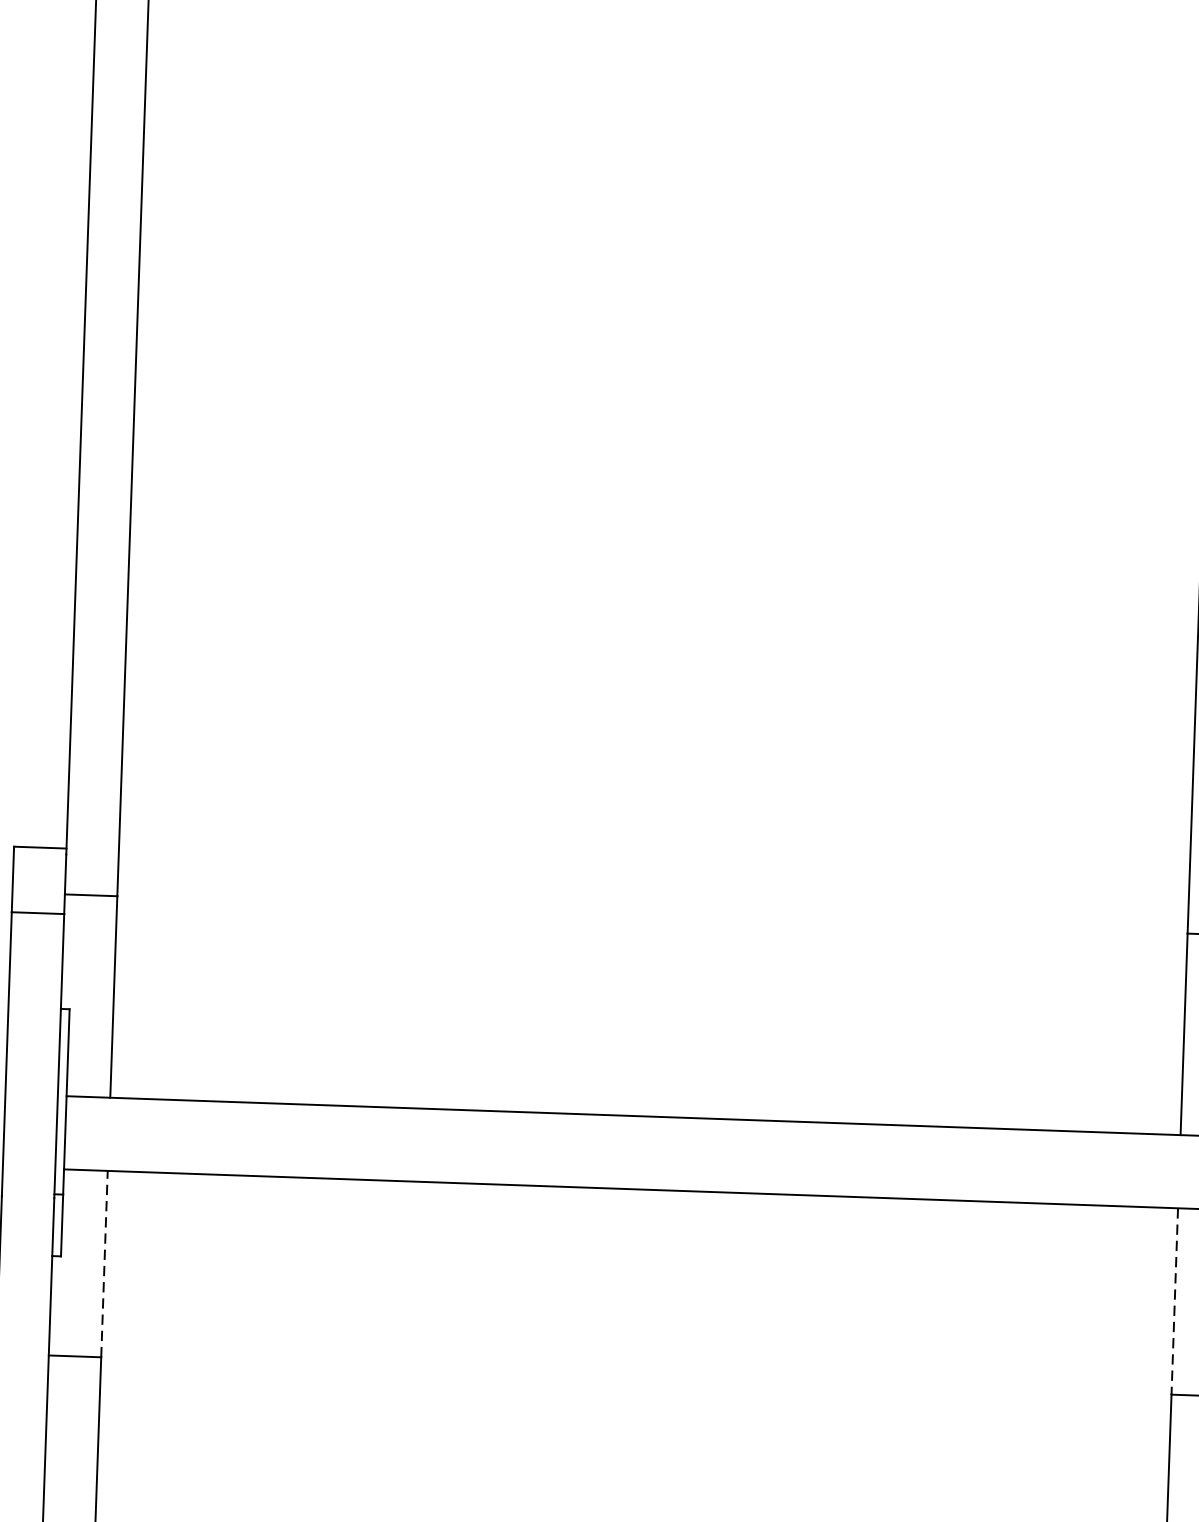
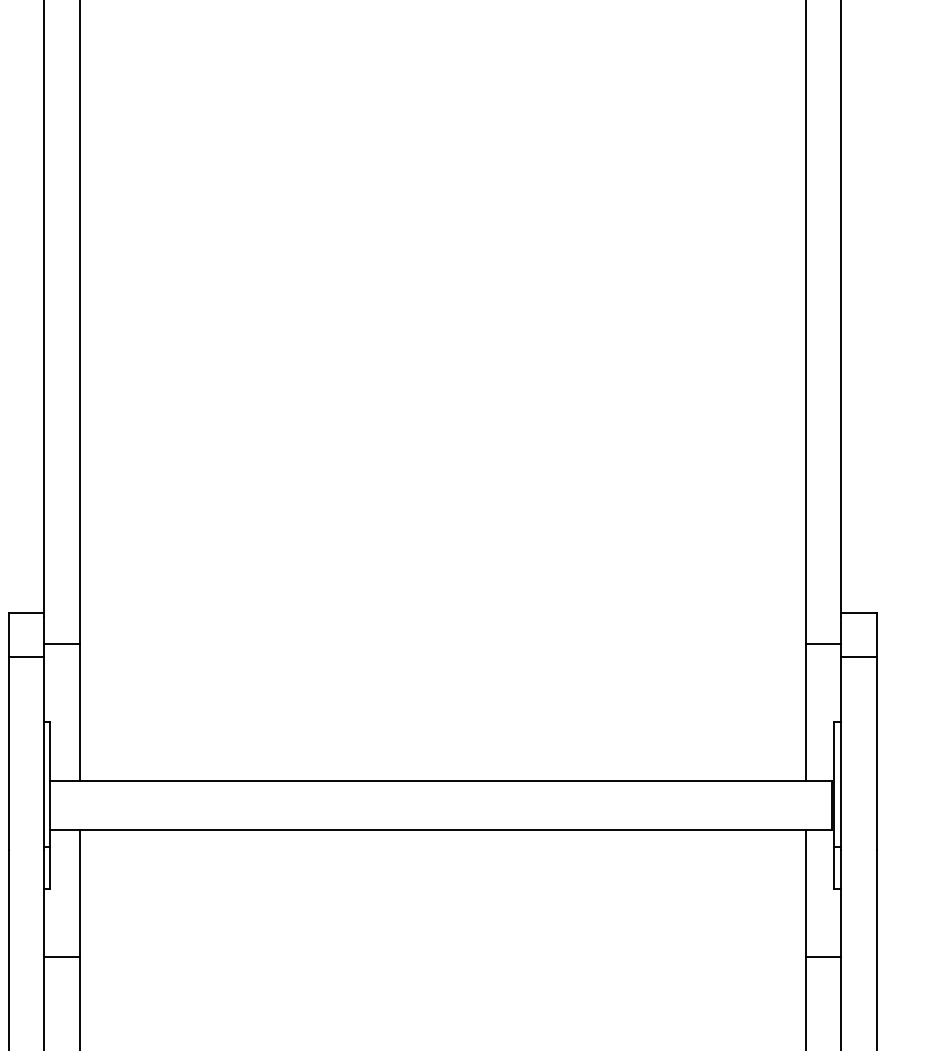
line: (103, 1262) -> (79, 892), dashed -> solid
line: (1174, 1301) -> (805, 893), dashed -> solid

